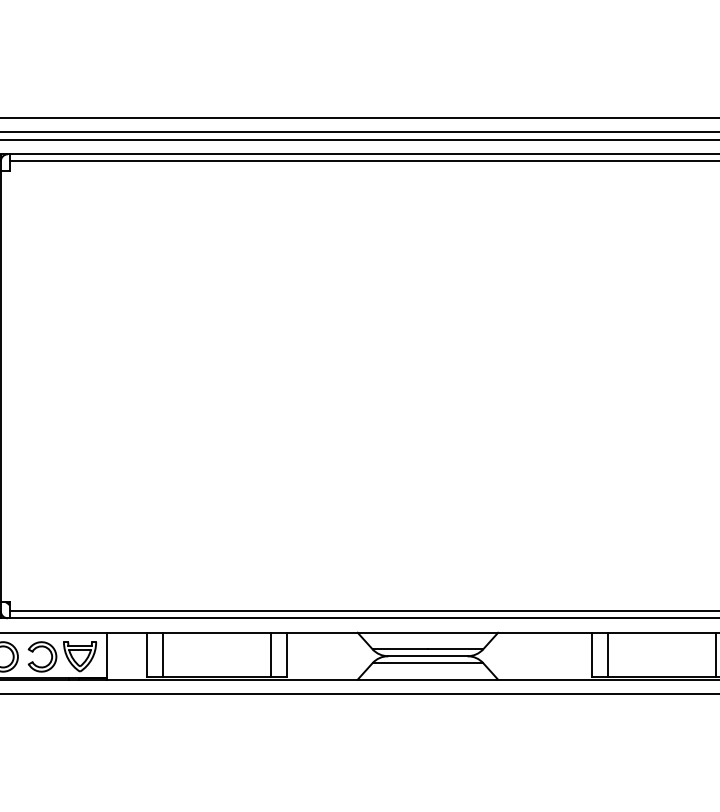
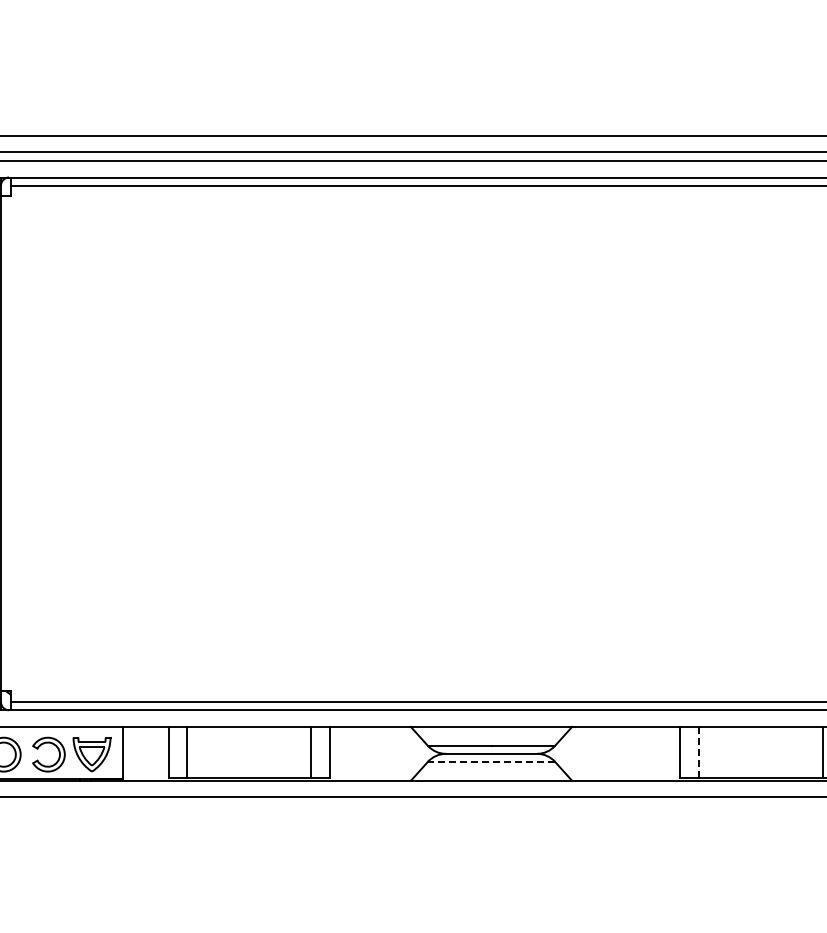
line: (608, 654) -> (698, 751), solid -> dashed
line: (427, 662) -> (491, 761), solid -> dashed

